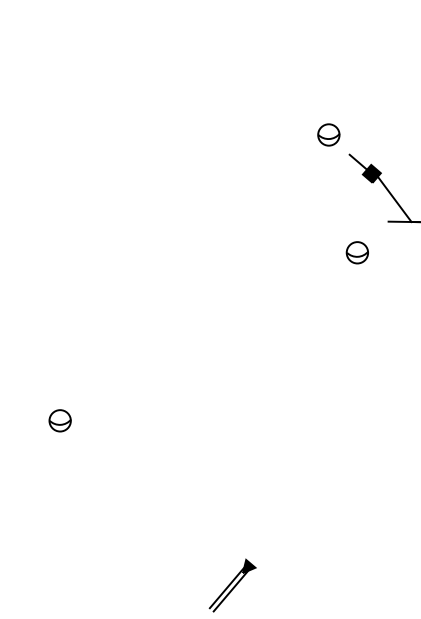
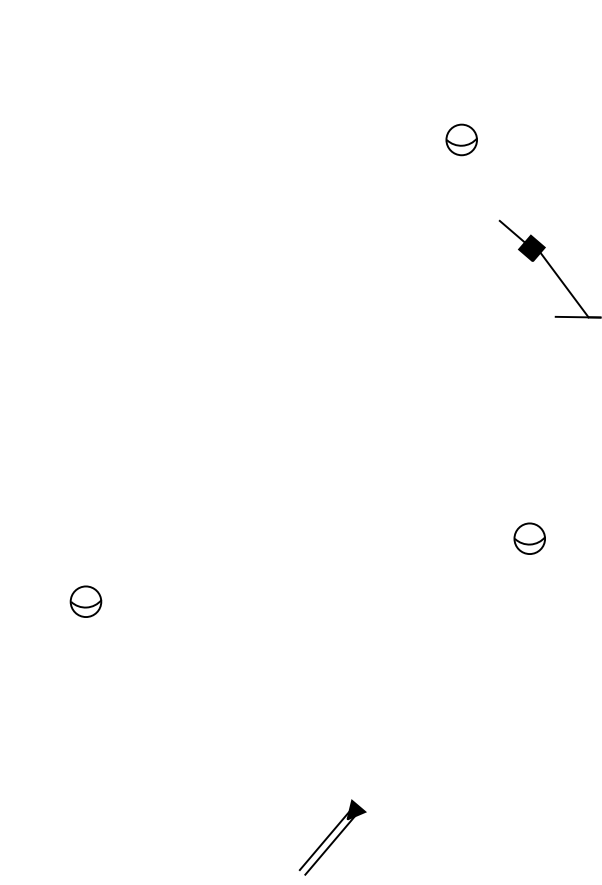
part: (328, 134) -> (461, 139), moved
part: (356, 252) -> (528, 538), moved

